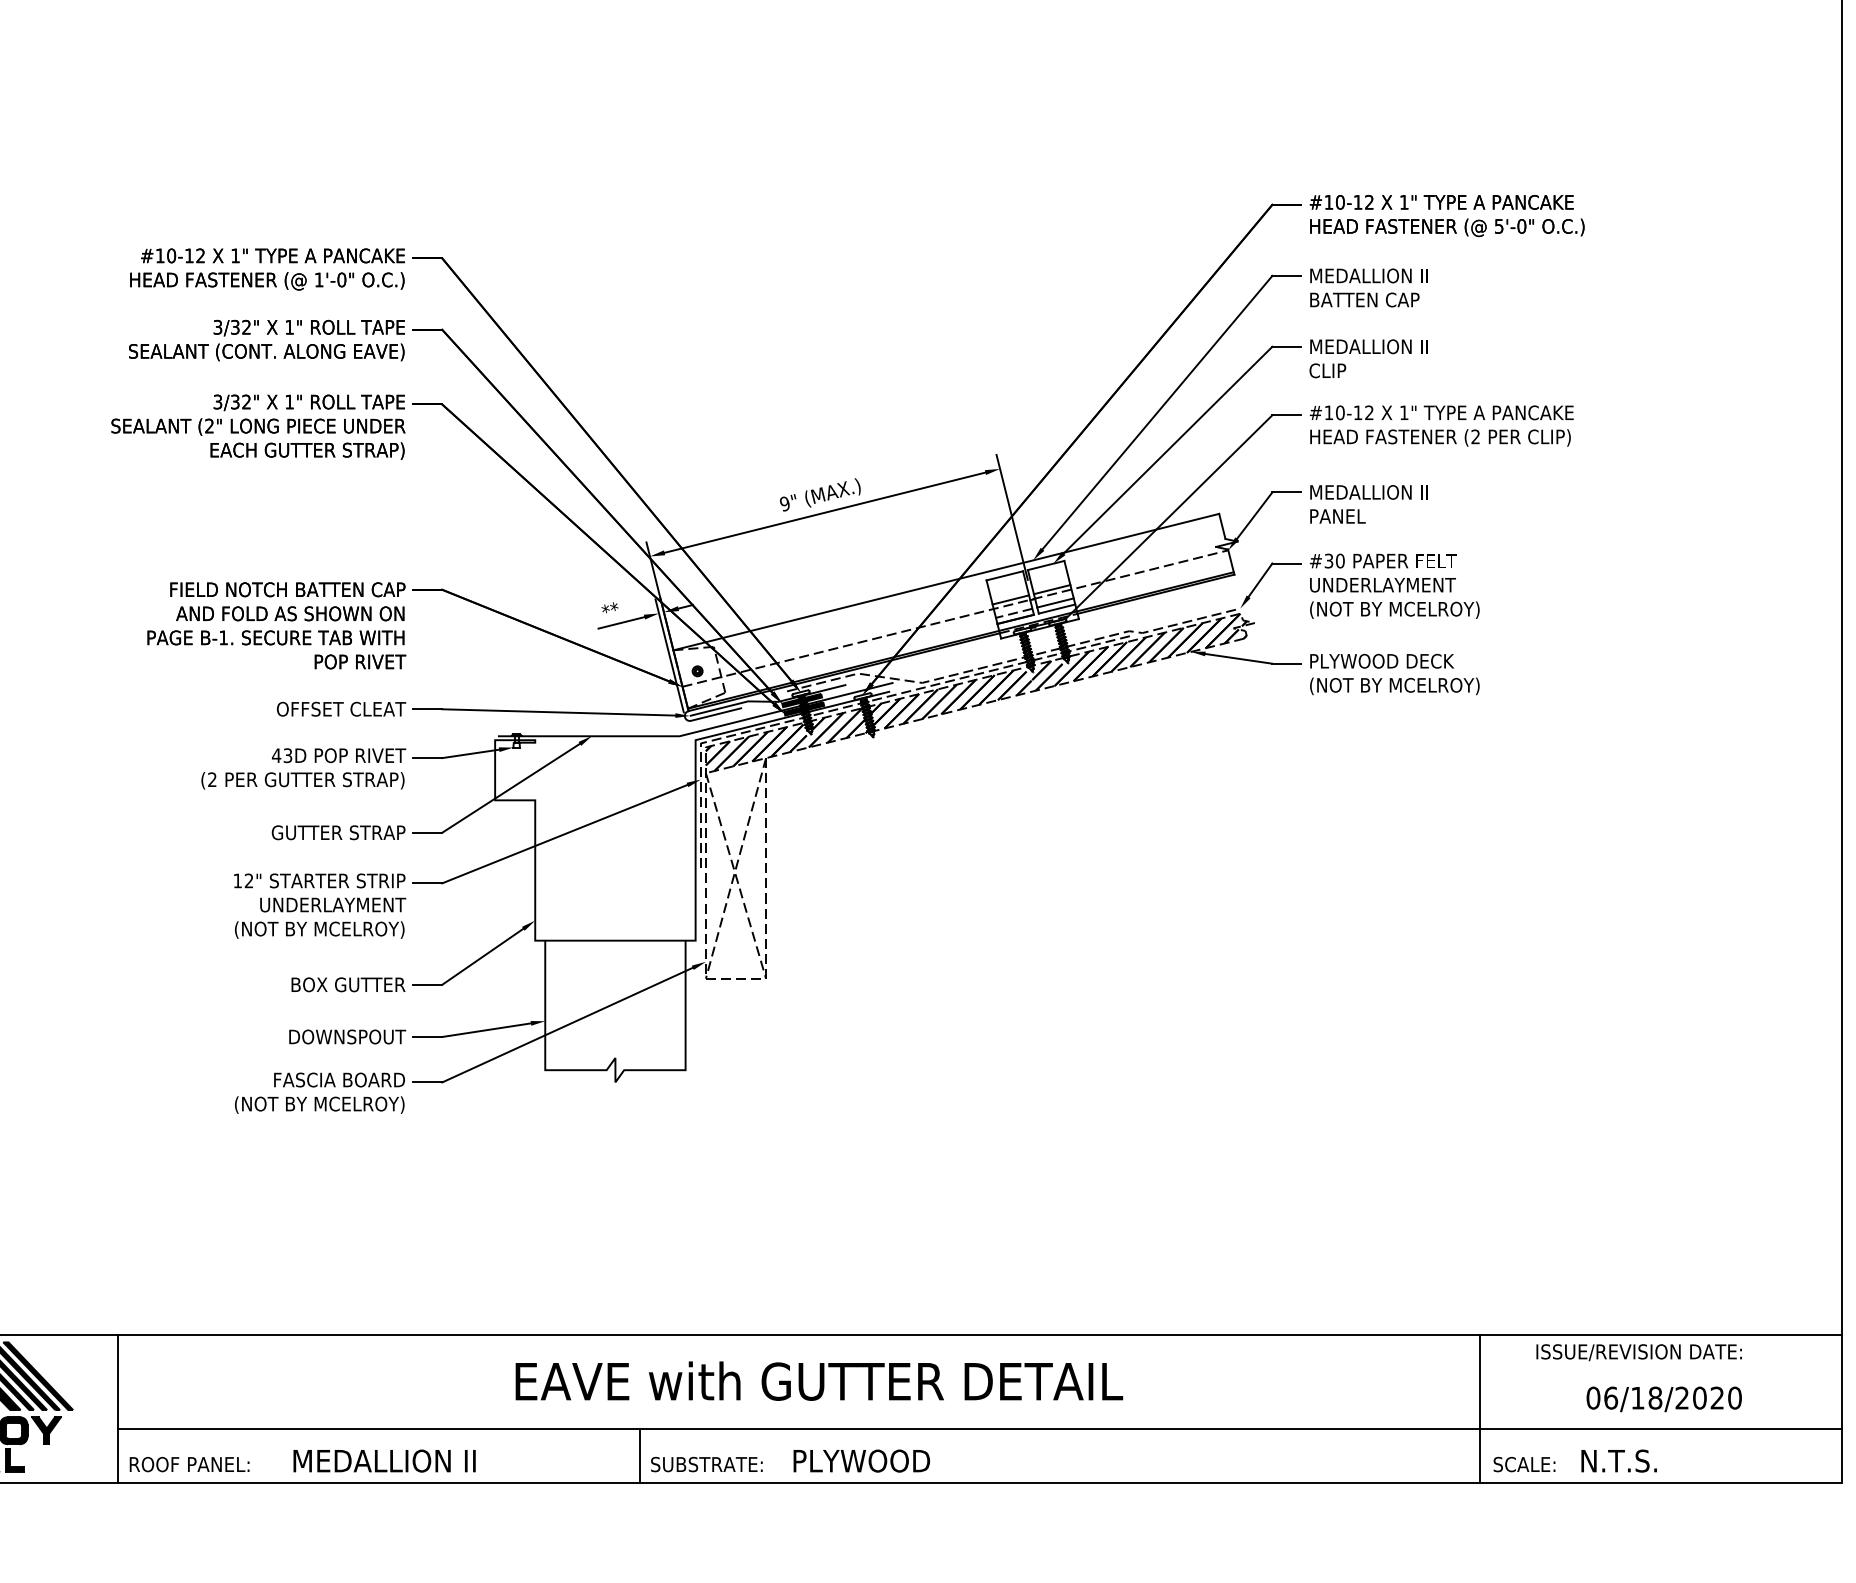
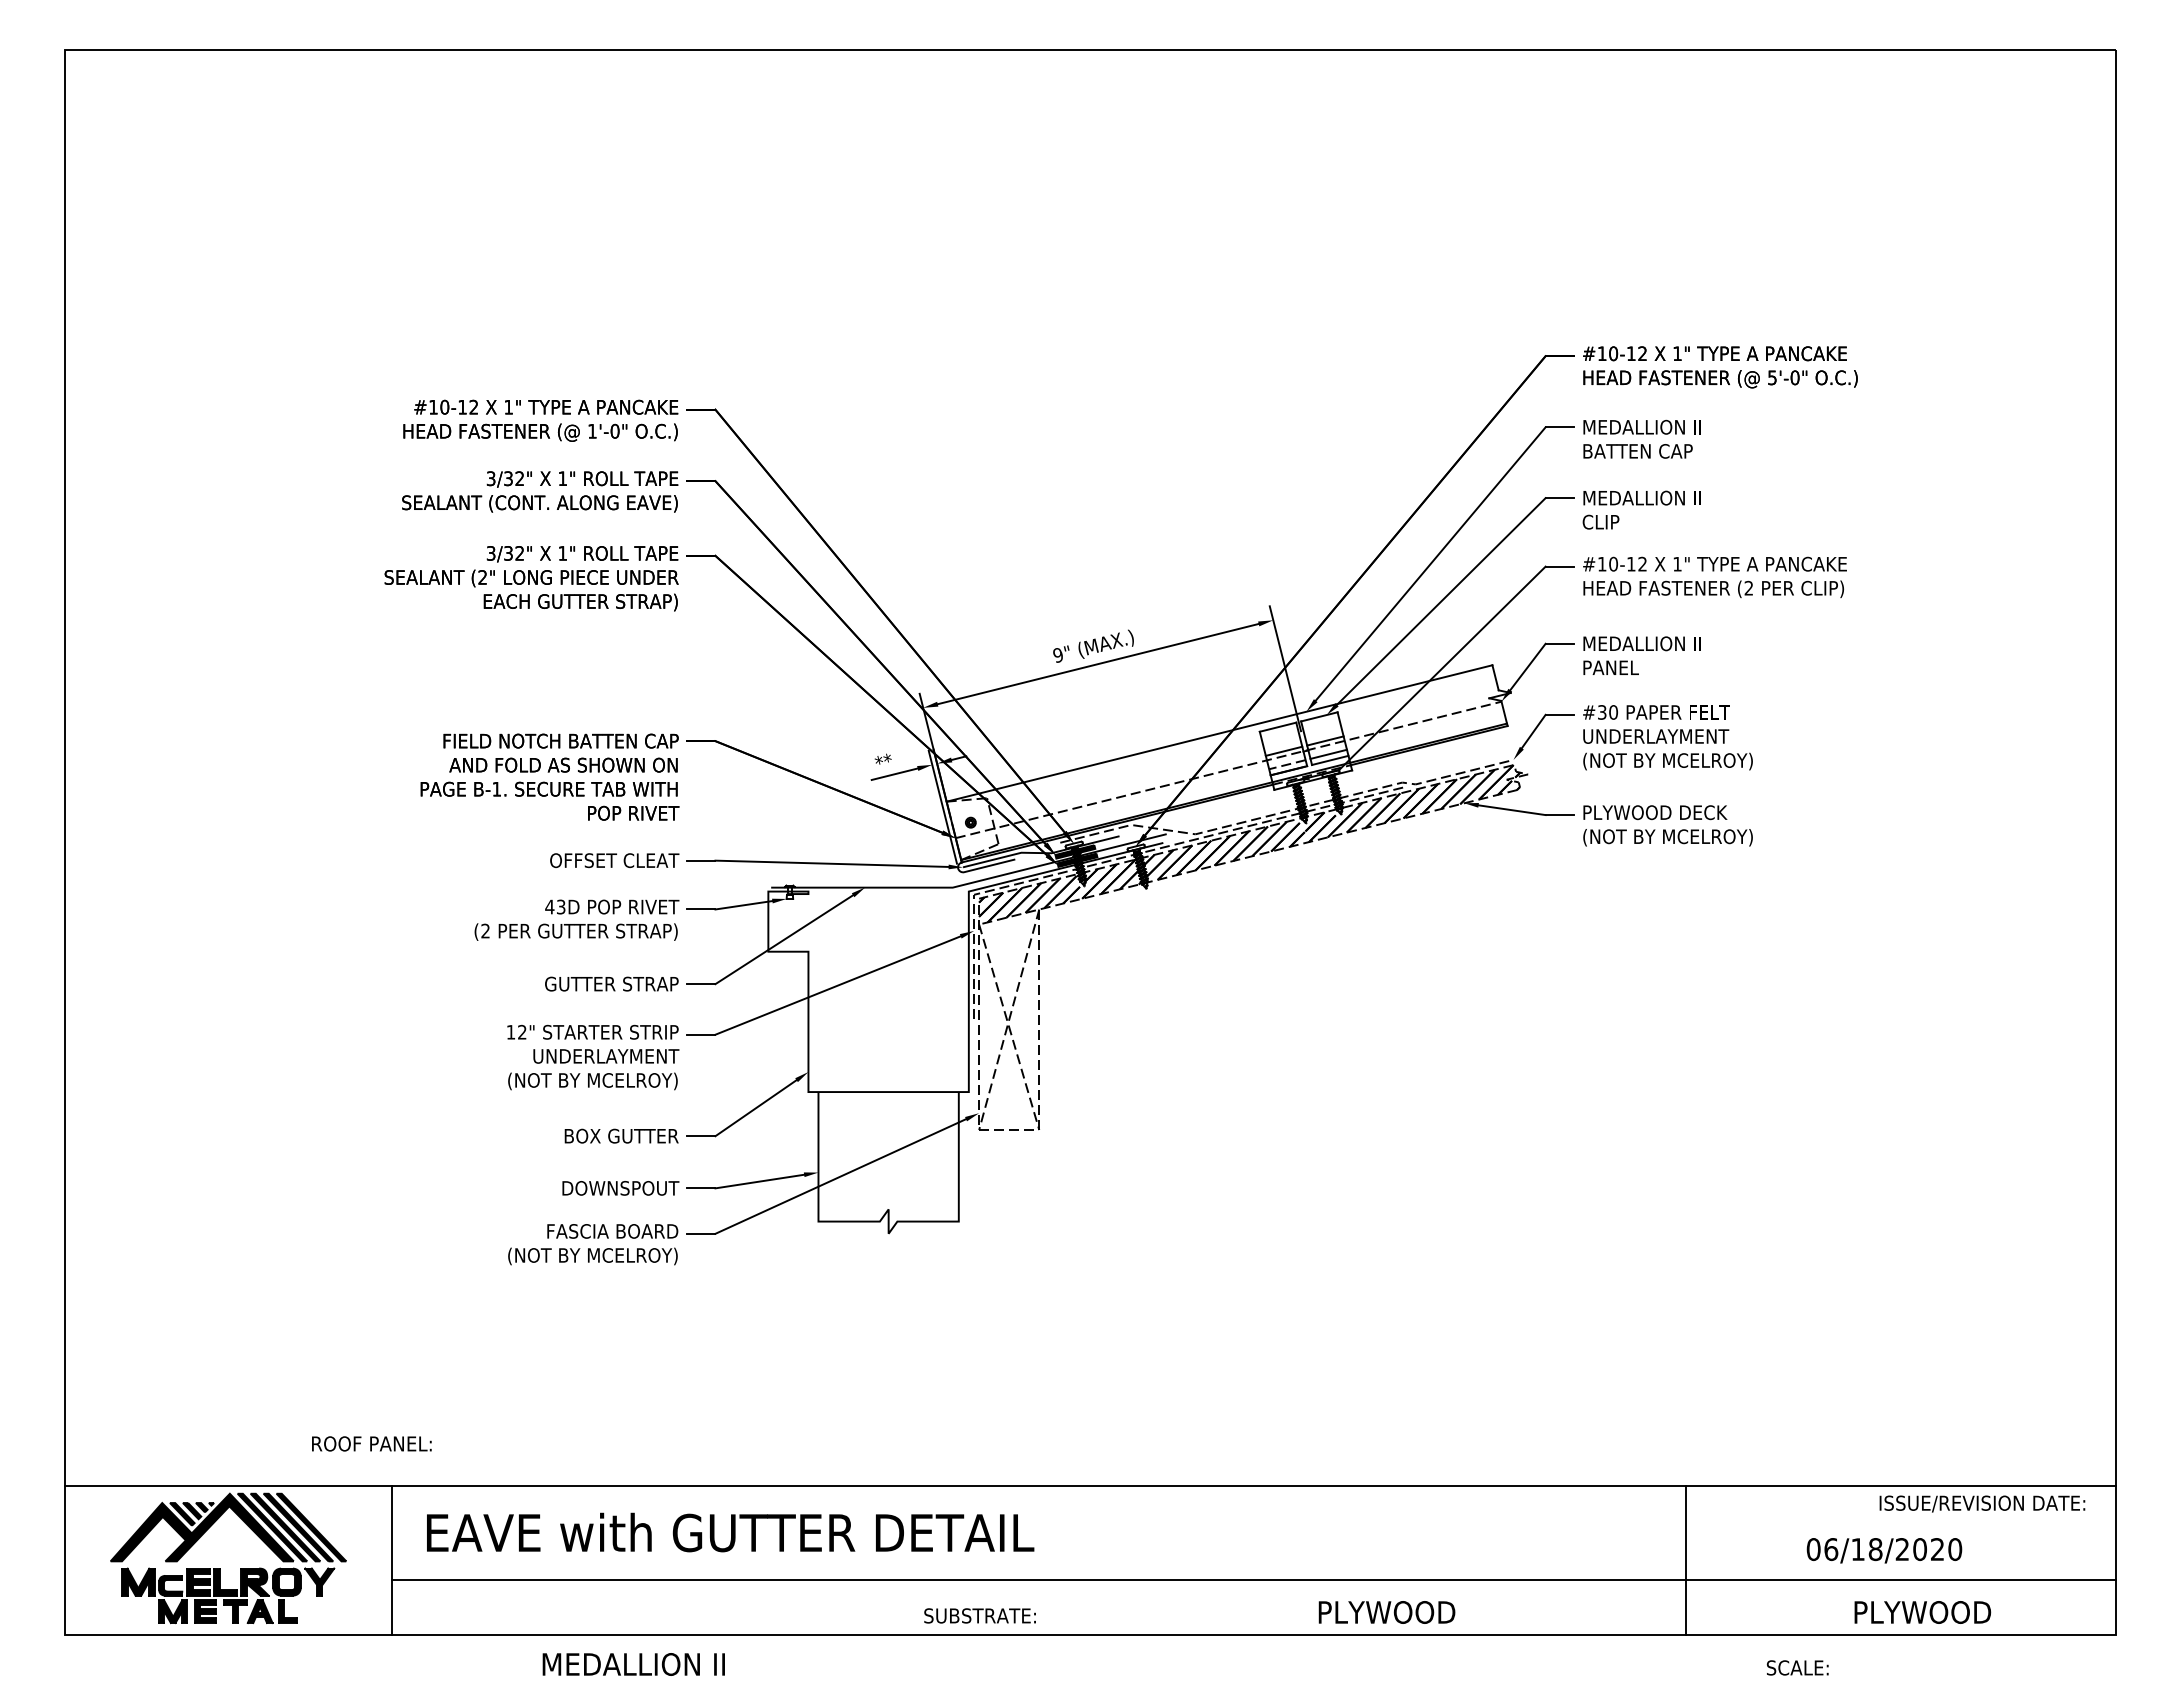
text: (1639, 1352) -> (1982, 1503), moved
text: (819, 1381) -> (730, 1532), moved
text: (1664, 1399) -> (1884, 1550), moved
line: (1480, 1409) -> (1685, 1560), moved
line: (640, 1455) -> (913, 1606), removed
text: (384, 1461) -> (633, 1664), moved
text: (861, 1461) -> (1386, 1612), moved
text: (1651, 1461) -> (1924, 1612), N.T.S. -> PLYWOOD
text: (189, 1464) -> (371, 1443), moved
text: (1524, 1464) -> (1797, 1667), moved

